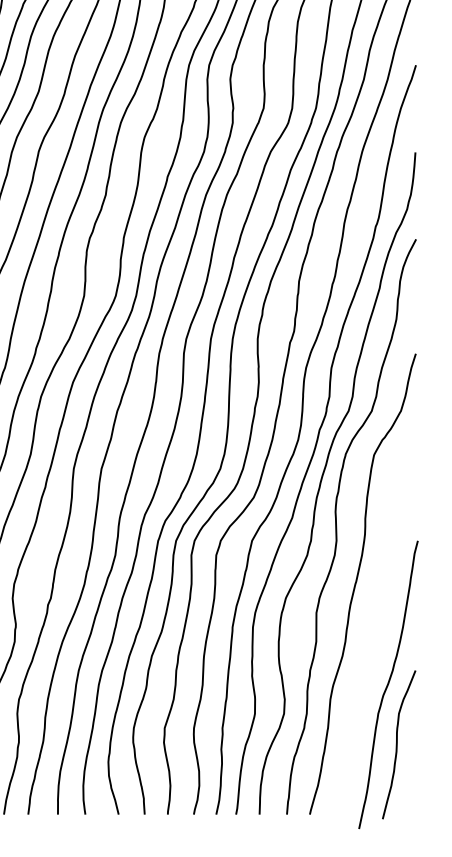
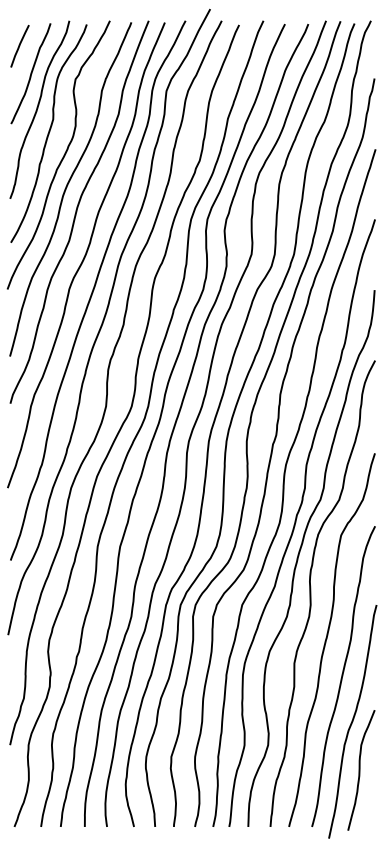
curve: (377, 629) -> (343, 676), added

